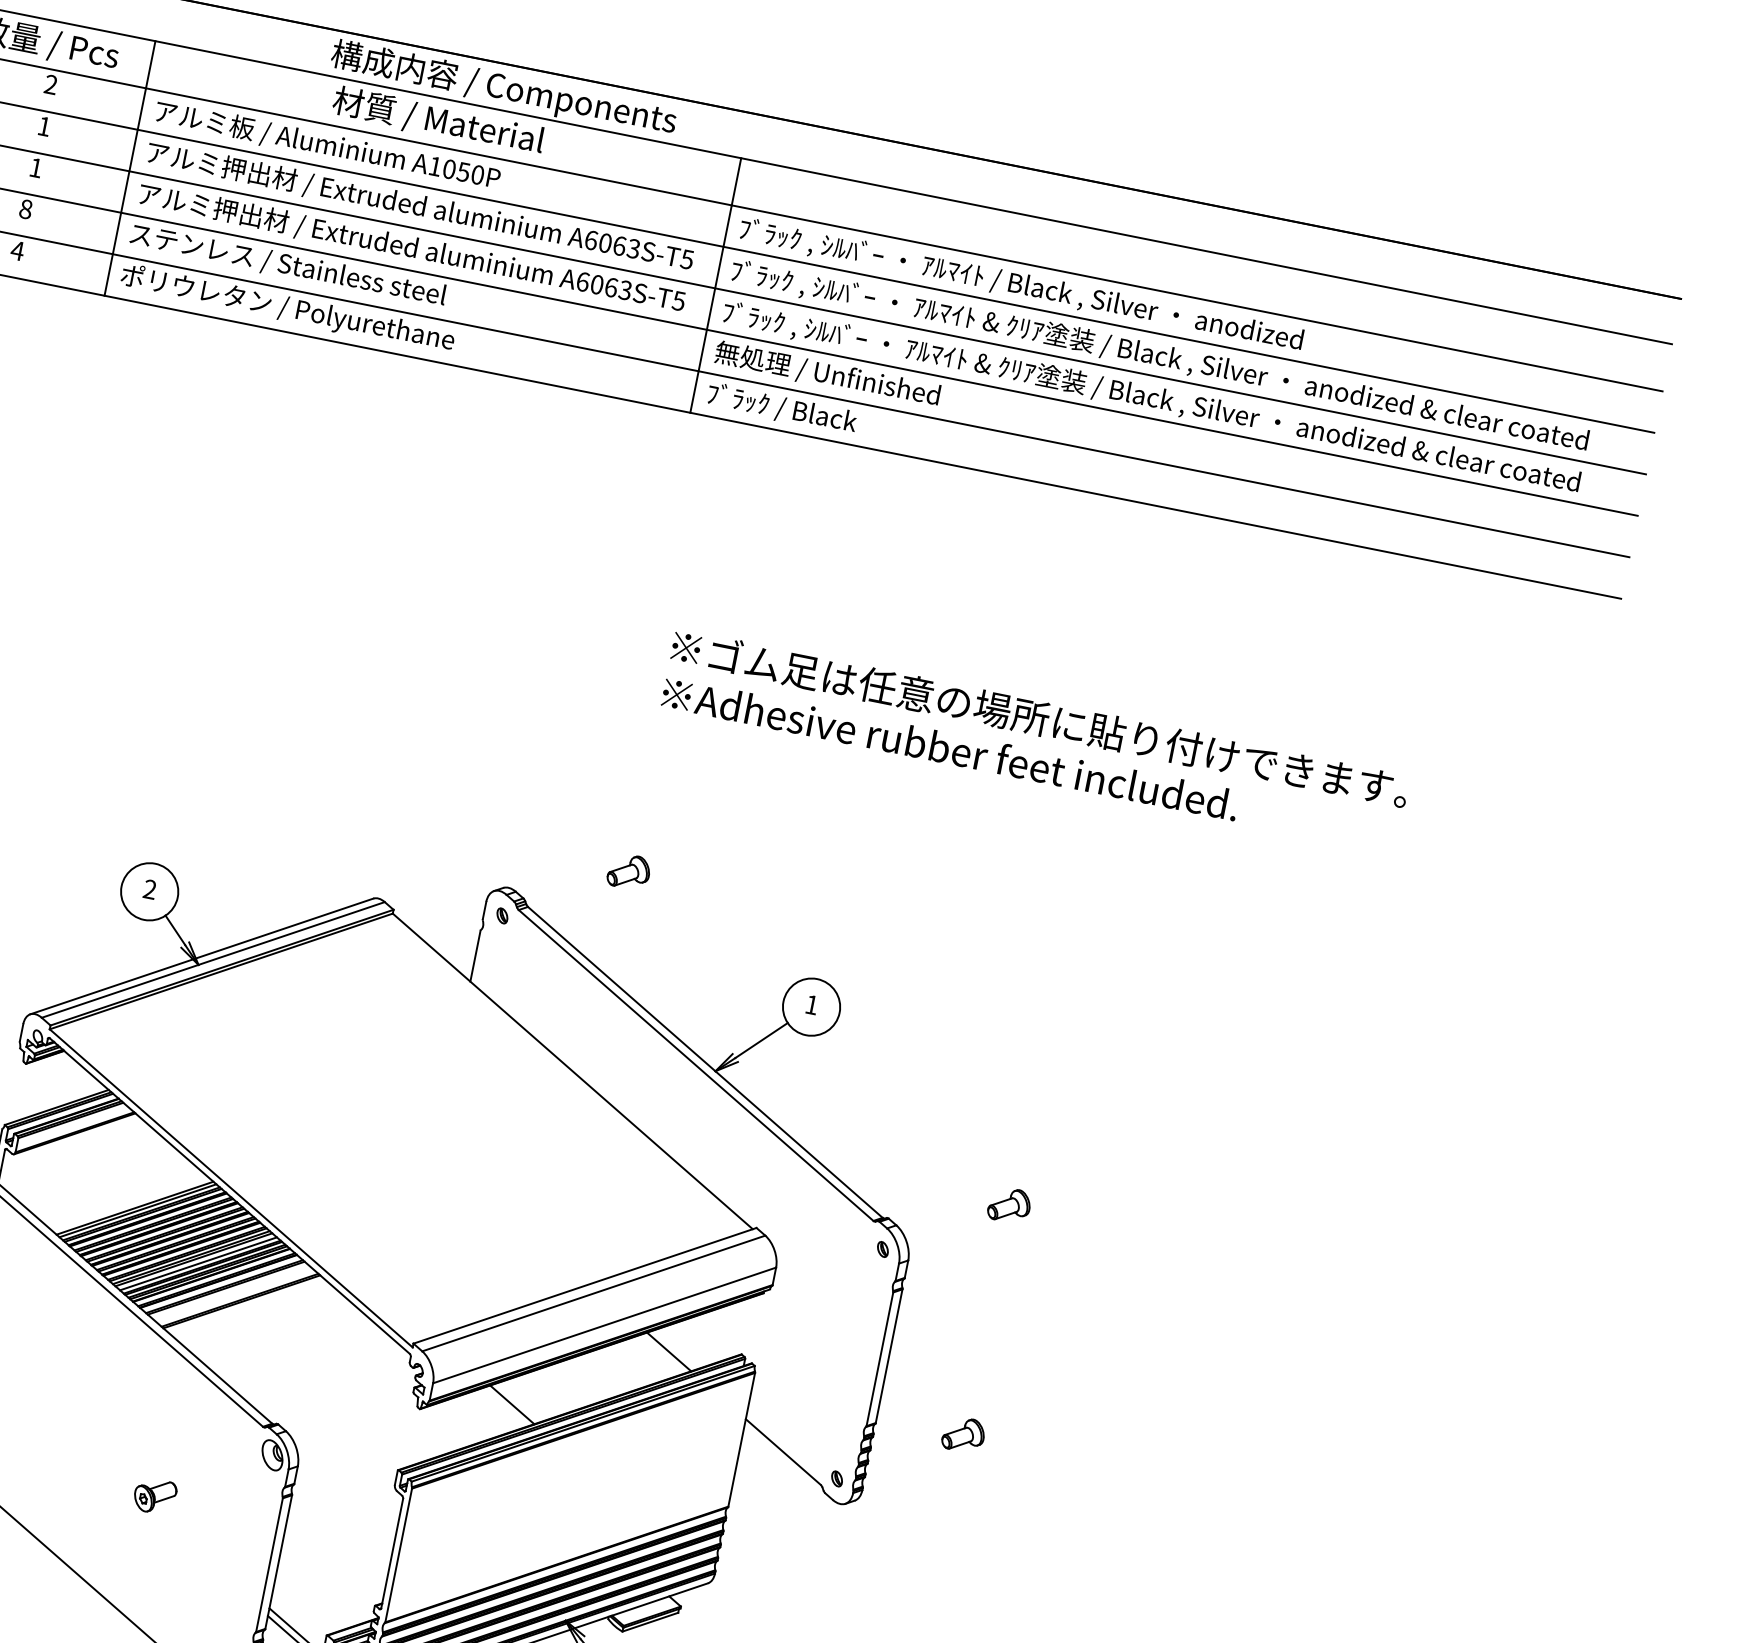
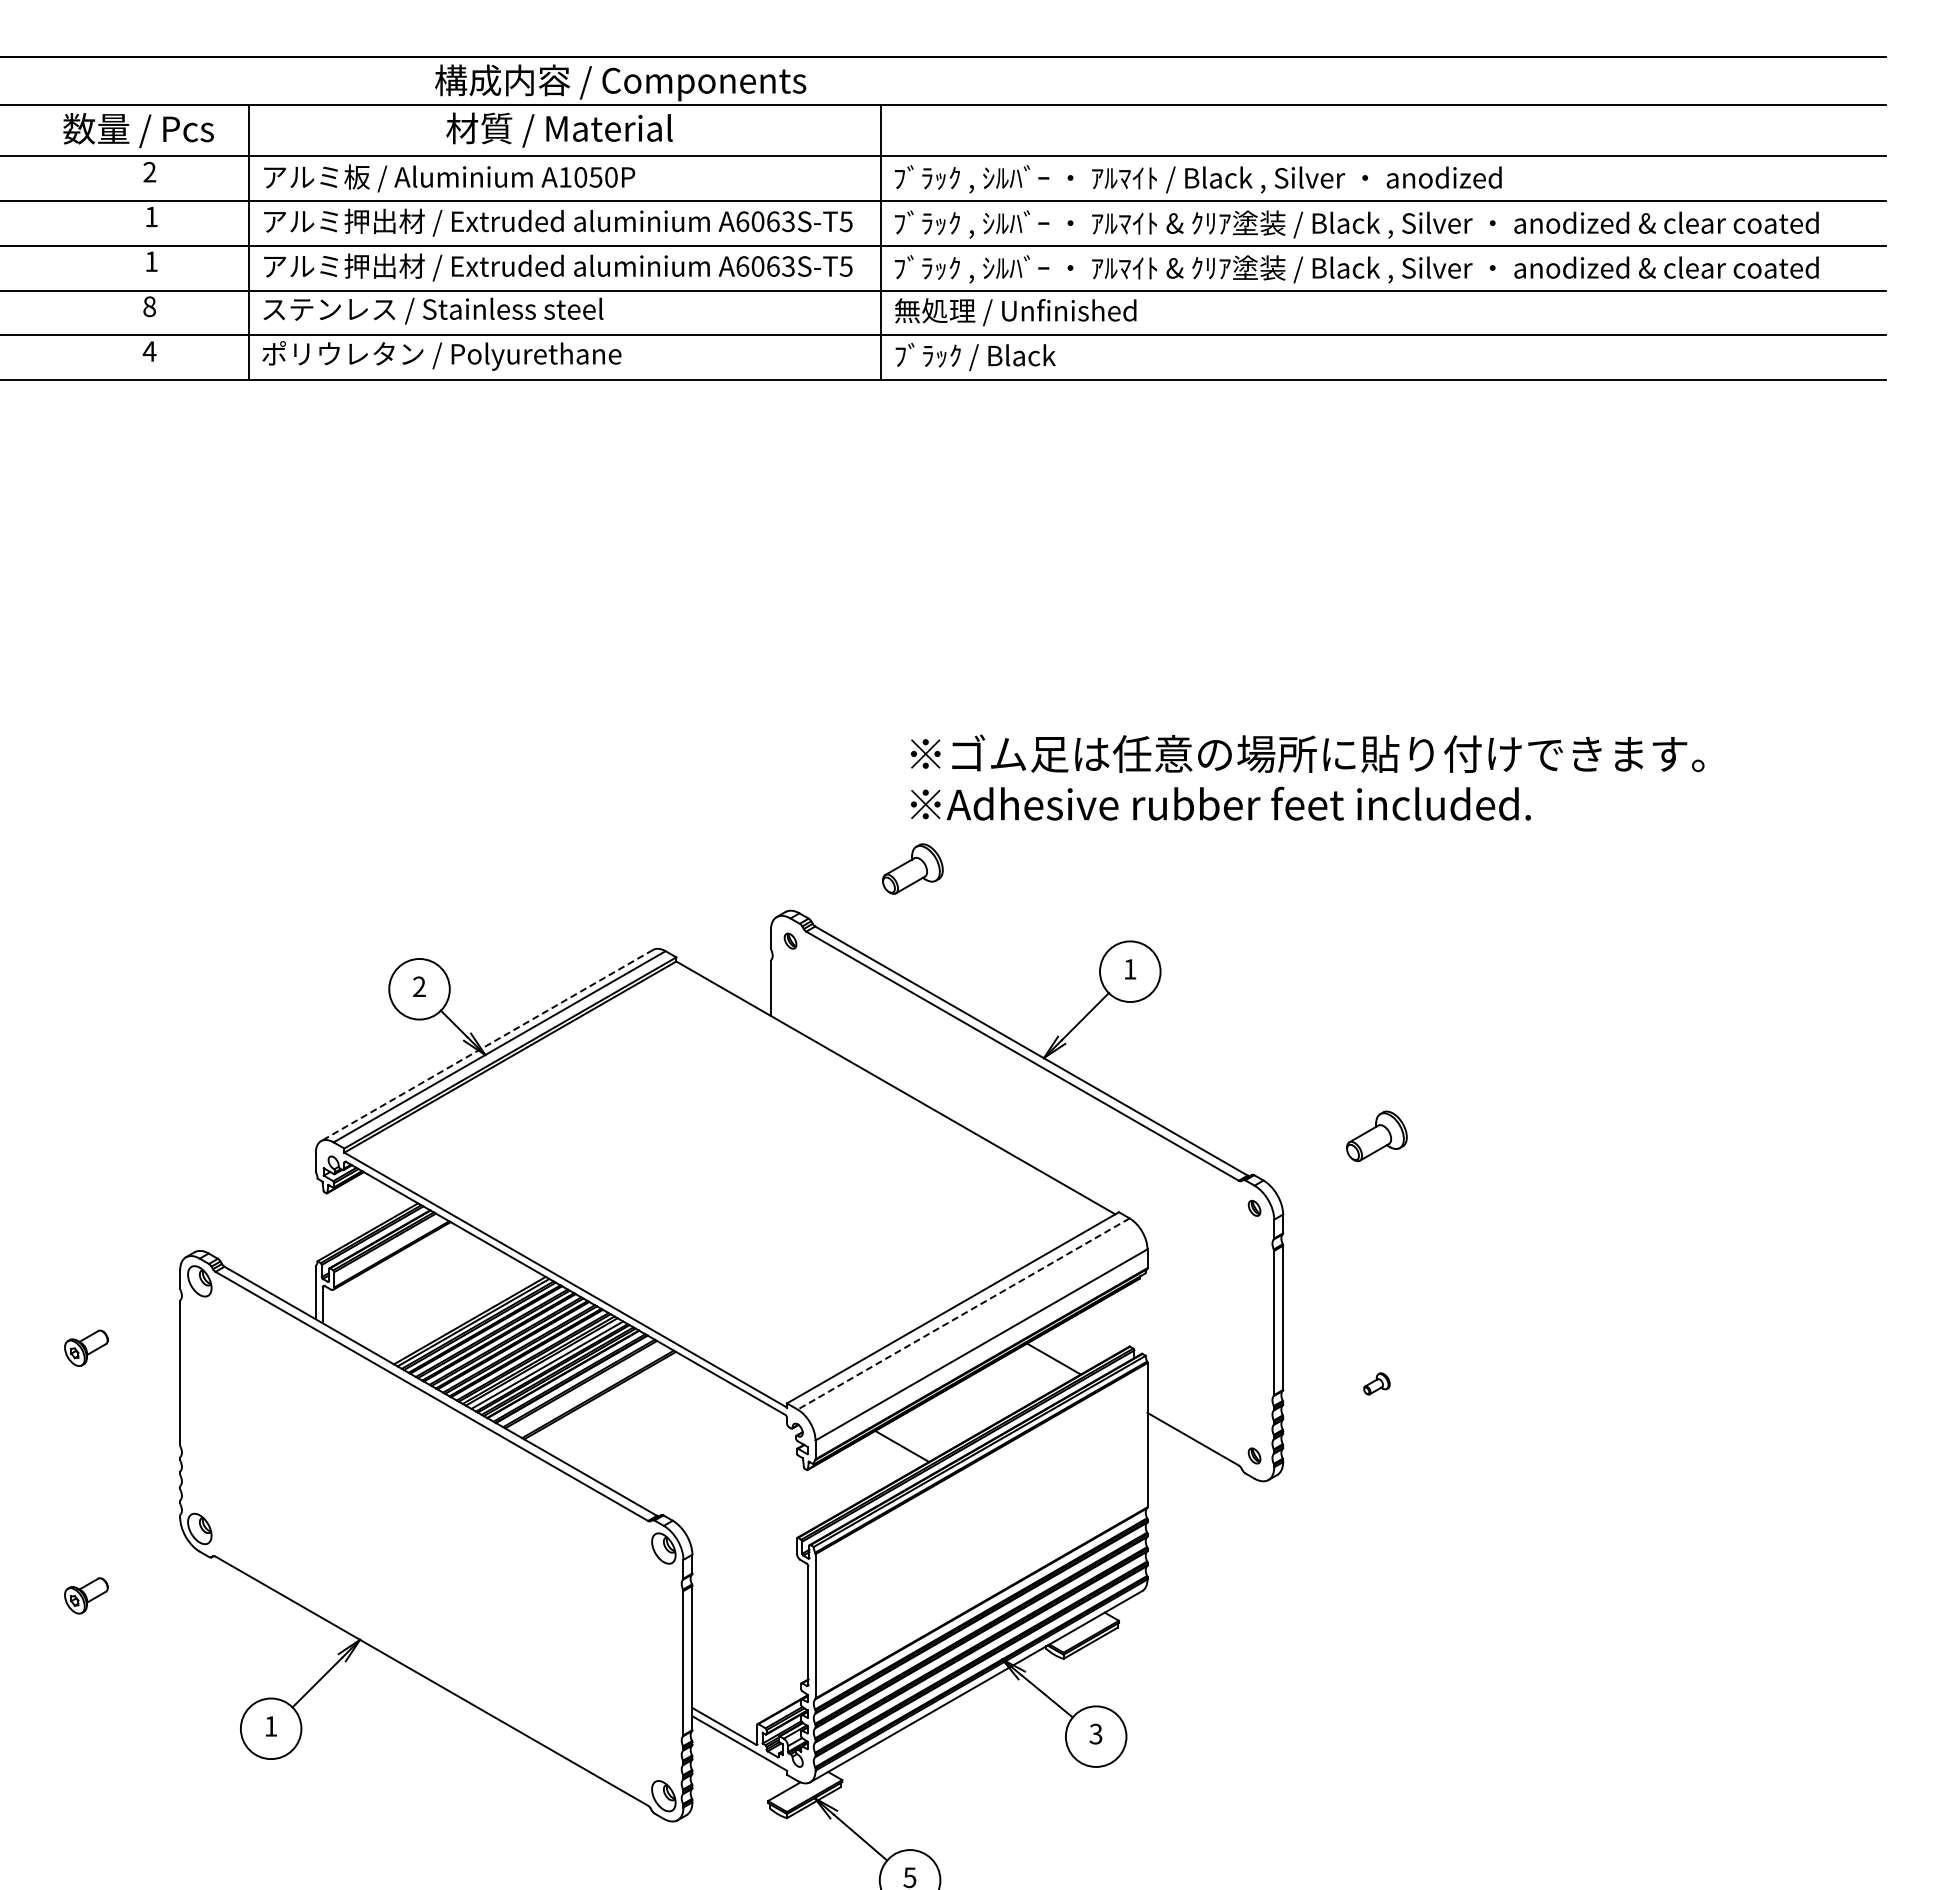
text: (1035, 740) -> (1307, 777), moved
part: (628, 871) -> (912, 868), size x1.4
line: (202, 956) -> (487, 1045), solid -> dashed
part: (1009, 1204) -> (1376, 1135), size x1.4
line: (593, 1293) -> (963, 1314), solid -> dashed
part: (963, 1434) -> (1376, 1383), size x0.6
part: (155, 1496) -> (550, 1615), removed

